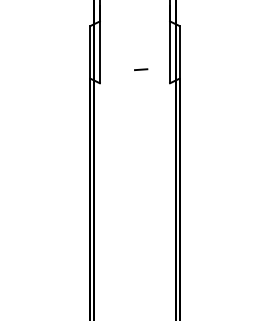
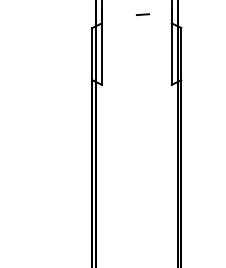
line: (141, 69) -> (143, 14), moved

